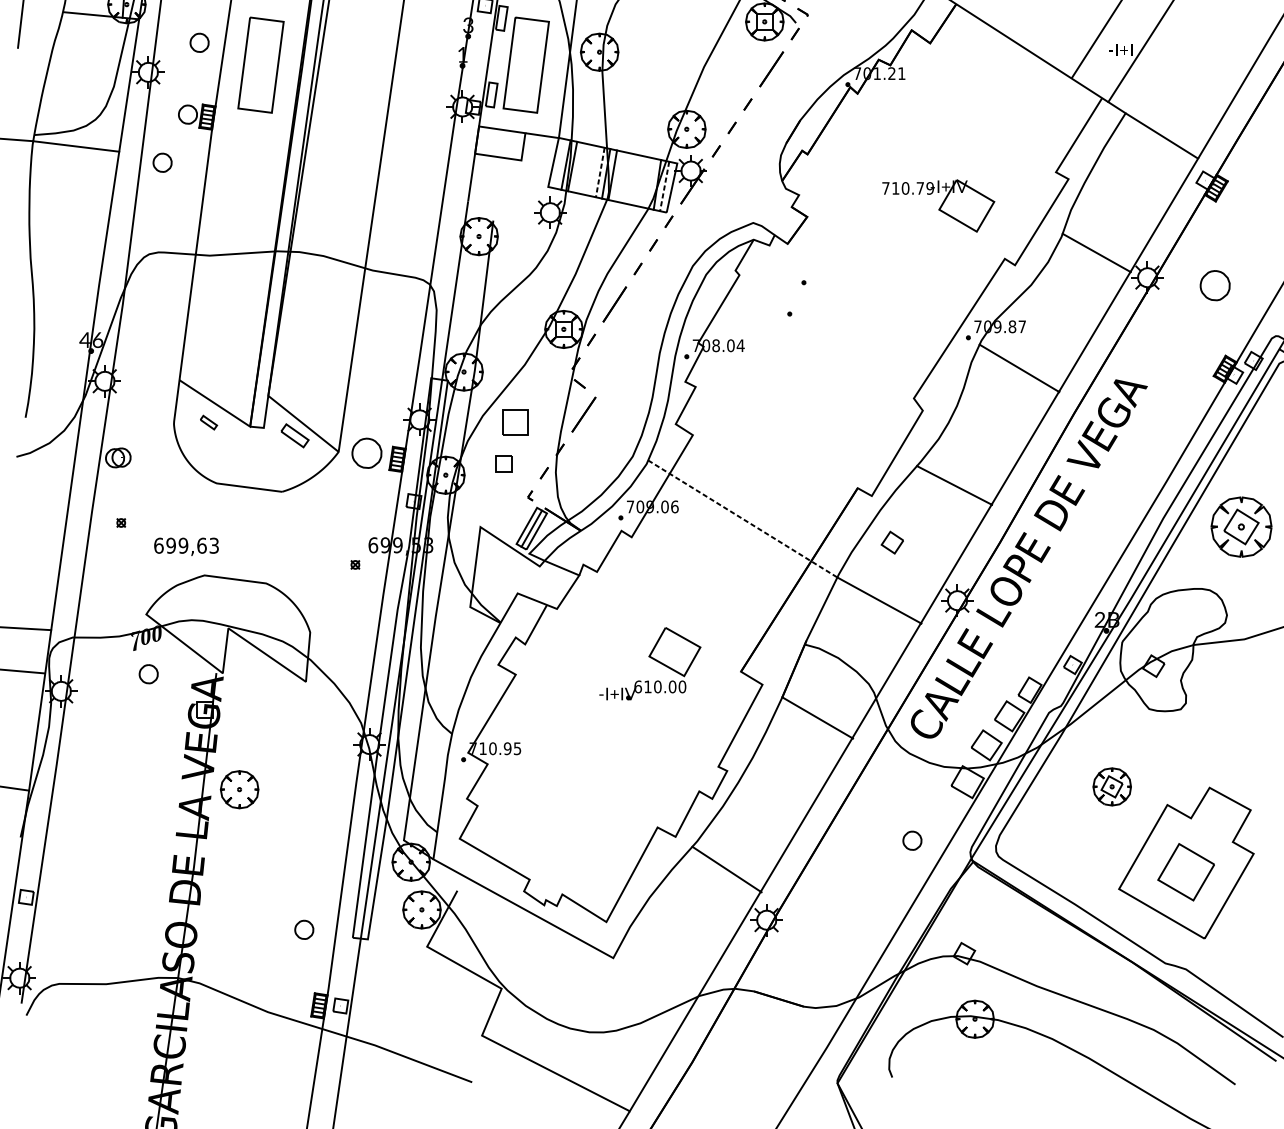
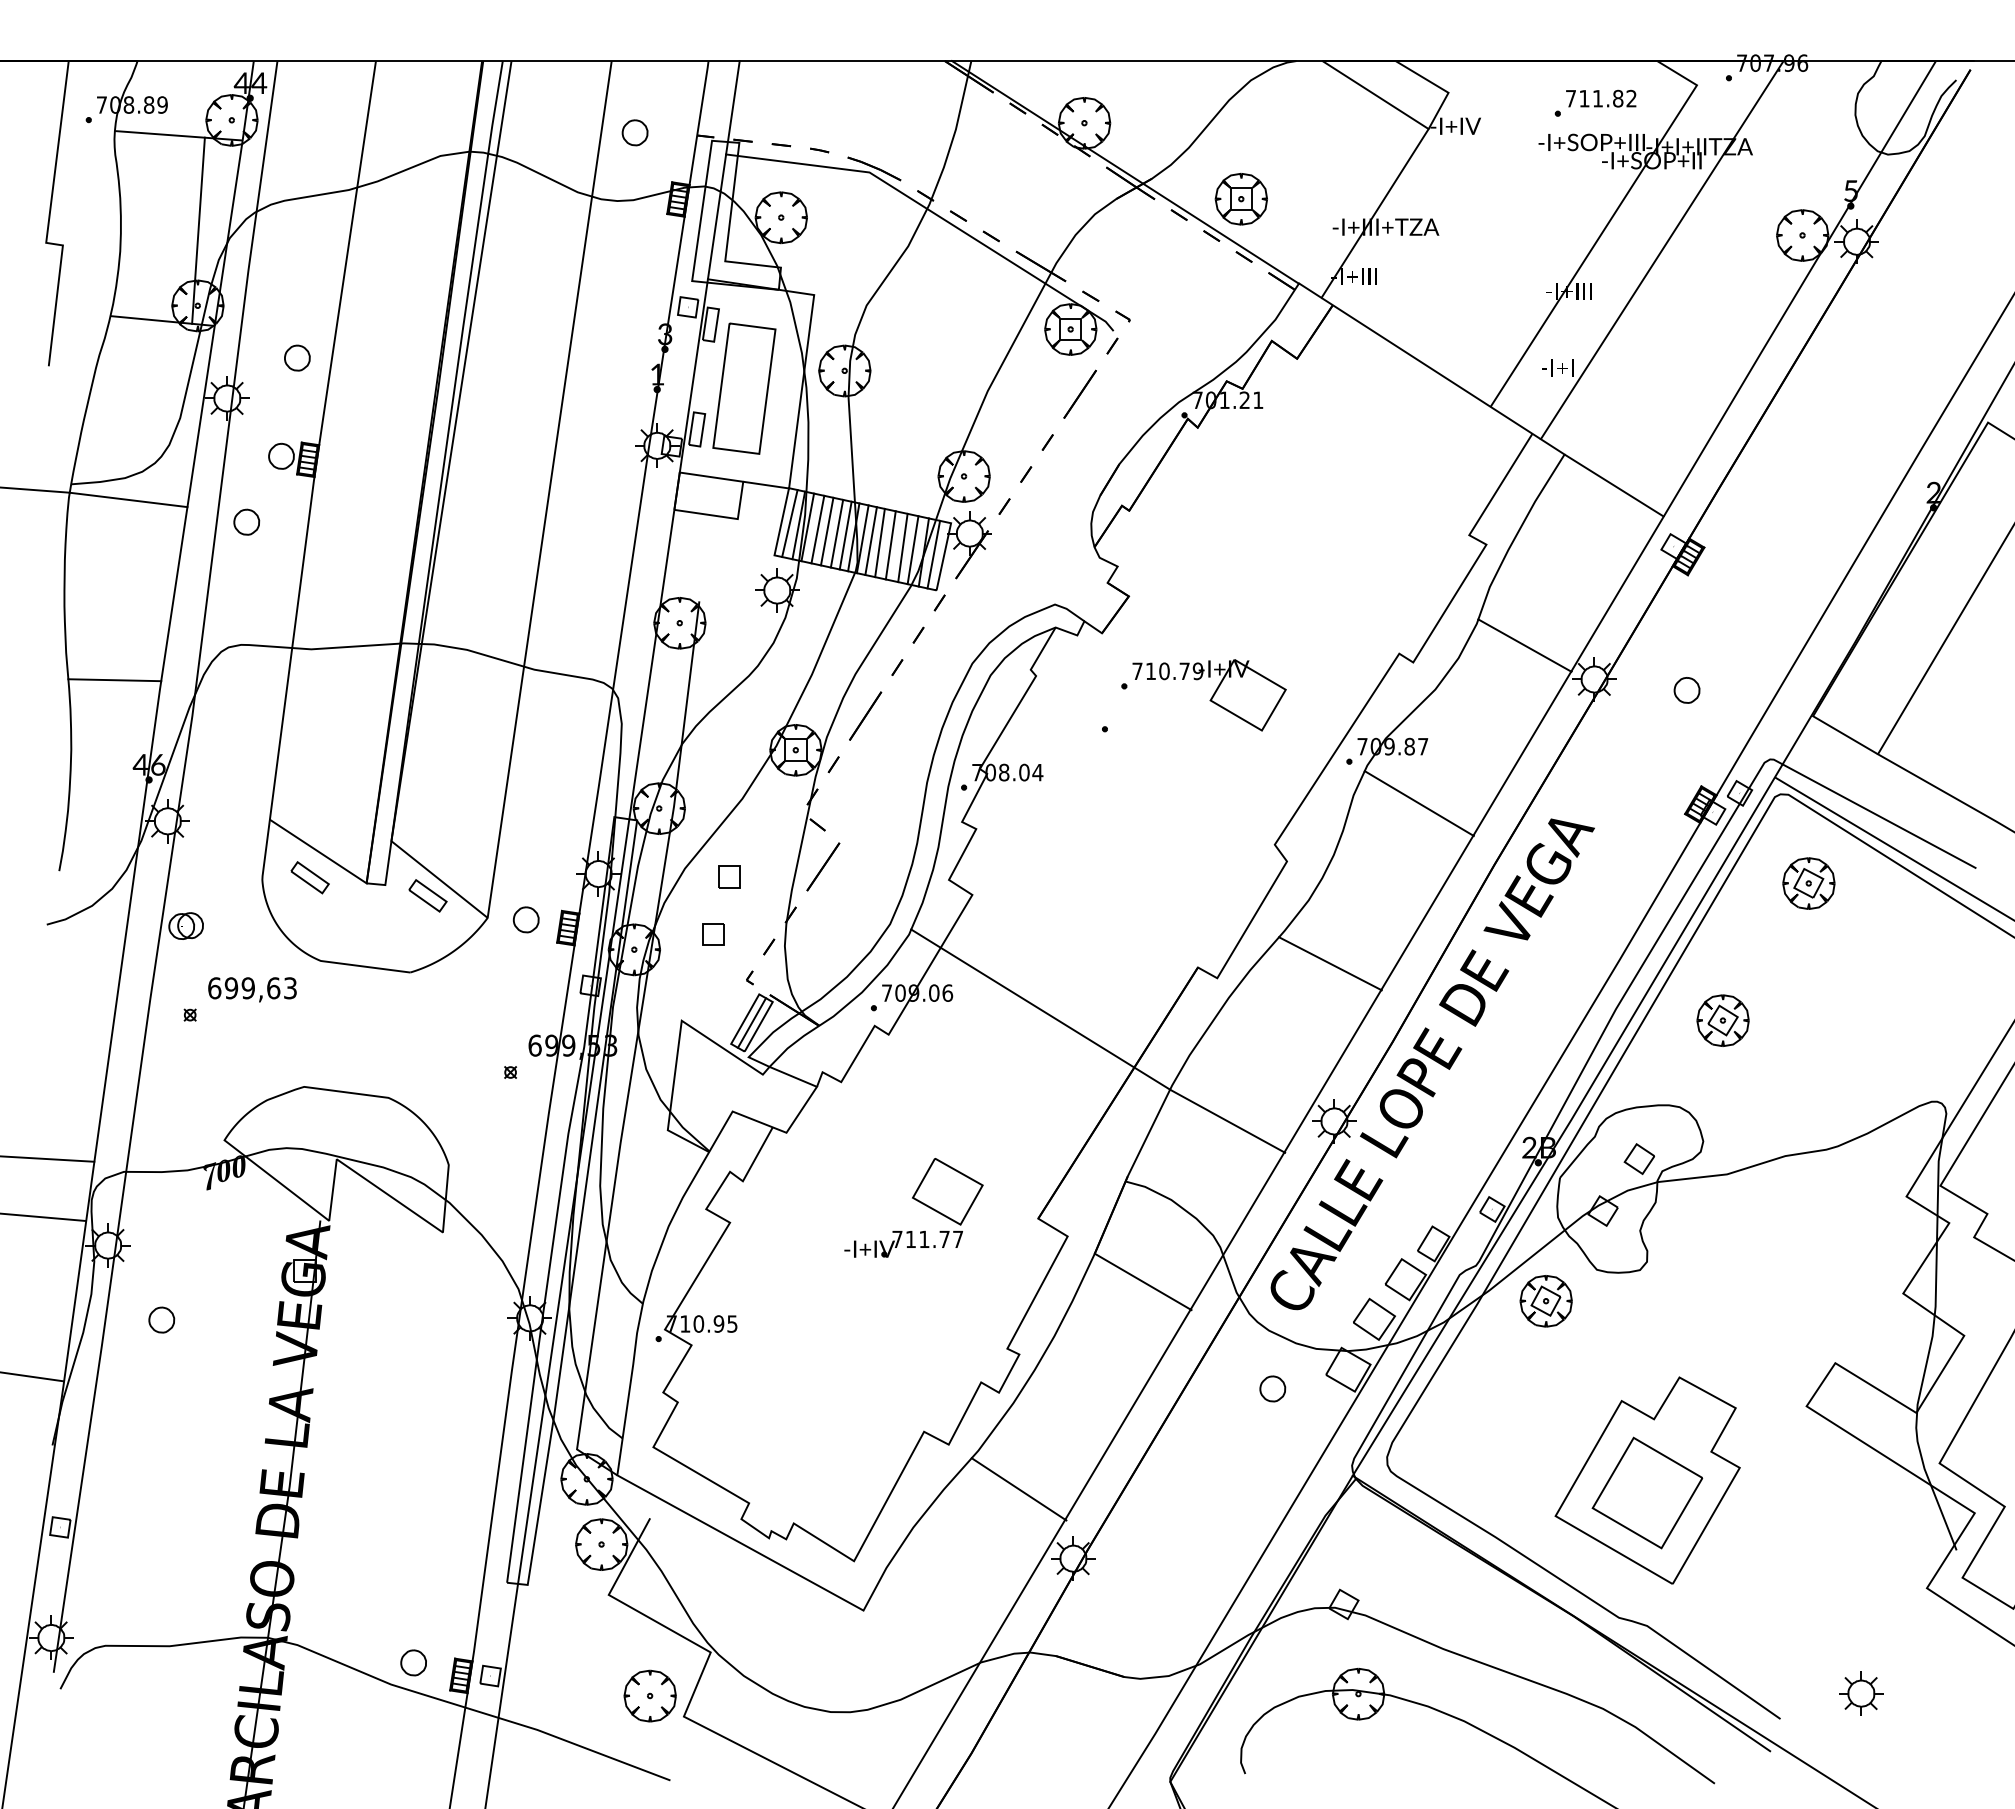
part: (261, 65) -> (381, 388), removed
line: (559, 163) -> (789, 523), added
line: (579, 168) -> (817, 529), added
line: (586, 169) -> (826, 531), added
line: (593, 171) -> (836, 533), added
line: (600, 173) -> (845, 536), dashed -> solid
line: (618, 176) -> (870, 541), added
line: (625, 177) -> (879, 542), added
line: (633, 179) -> (890, 545), added
line: (641, 181) -> (902, 547), added
line: (649, 183) -> (912, 550), added
line: (664, 187) -> (933, 555), dashed -> solid
part: (938, 206) -> (1209, 695), moved
line: (65, 278) -> (114, 680), added
part: (1214, 285) -> (1686, 690), size x0.62
part: (515, 421) -> (729, 876), size x0.62
part: (208, 422) -> (309, 877), size x1.67
part: (366, 453) -> (525, 919), size x0.62
line: (743, 518) -> (1041, 1009), dashed -> solid
part: (1241, 526) -> (1722, 1020), size x0.62
part: (891, 542) -> (1638, 1158), moved
text: (186, 546) -> (252, 989), moved
part: (148, 673) -> (161, 1319), moved
text: (660, 686) -> (927, 1239), 610.00 -> 711.77
part: (1111, 787) -> (1545, 1301), moved
part: (239, 789) -> (649, 1695), moved
part: (912, 840) -> (1272, 1388), moved
part: (1186, 871) -> (1647, 1492), size x1.43
part: (304, 929) -> (413, 1662), moved

